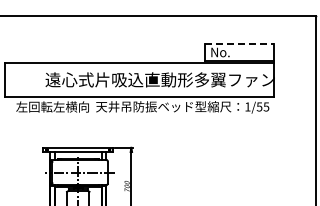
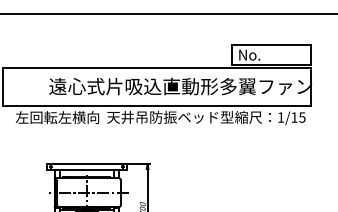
line: (240, 43) -> (272, 44), dashed -> solid
text: (259, 106) -> (294, 117), 1/55 -> 1/15

